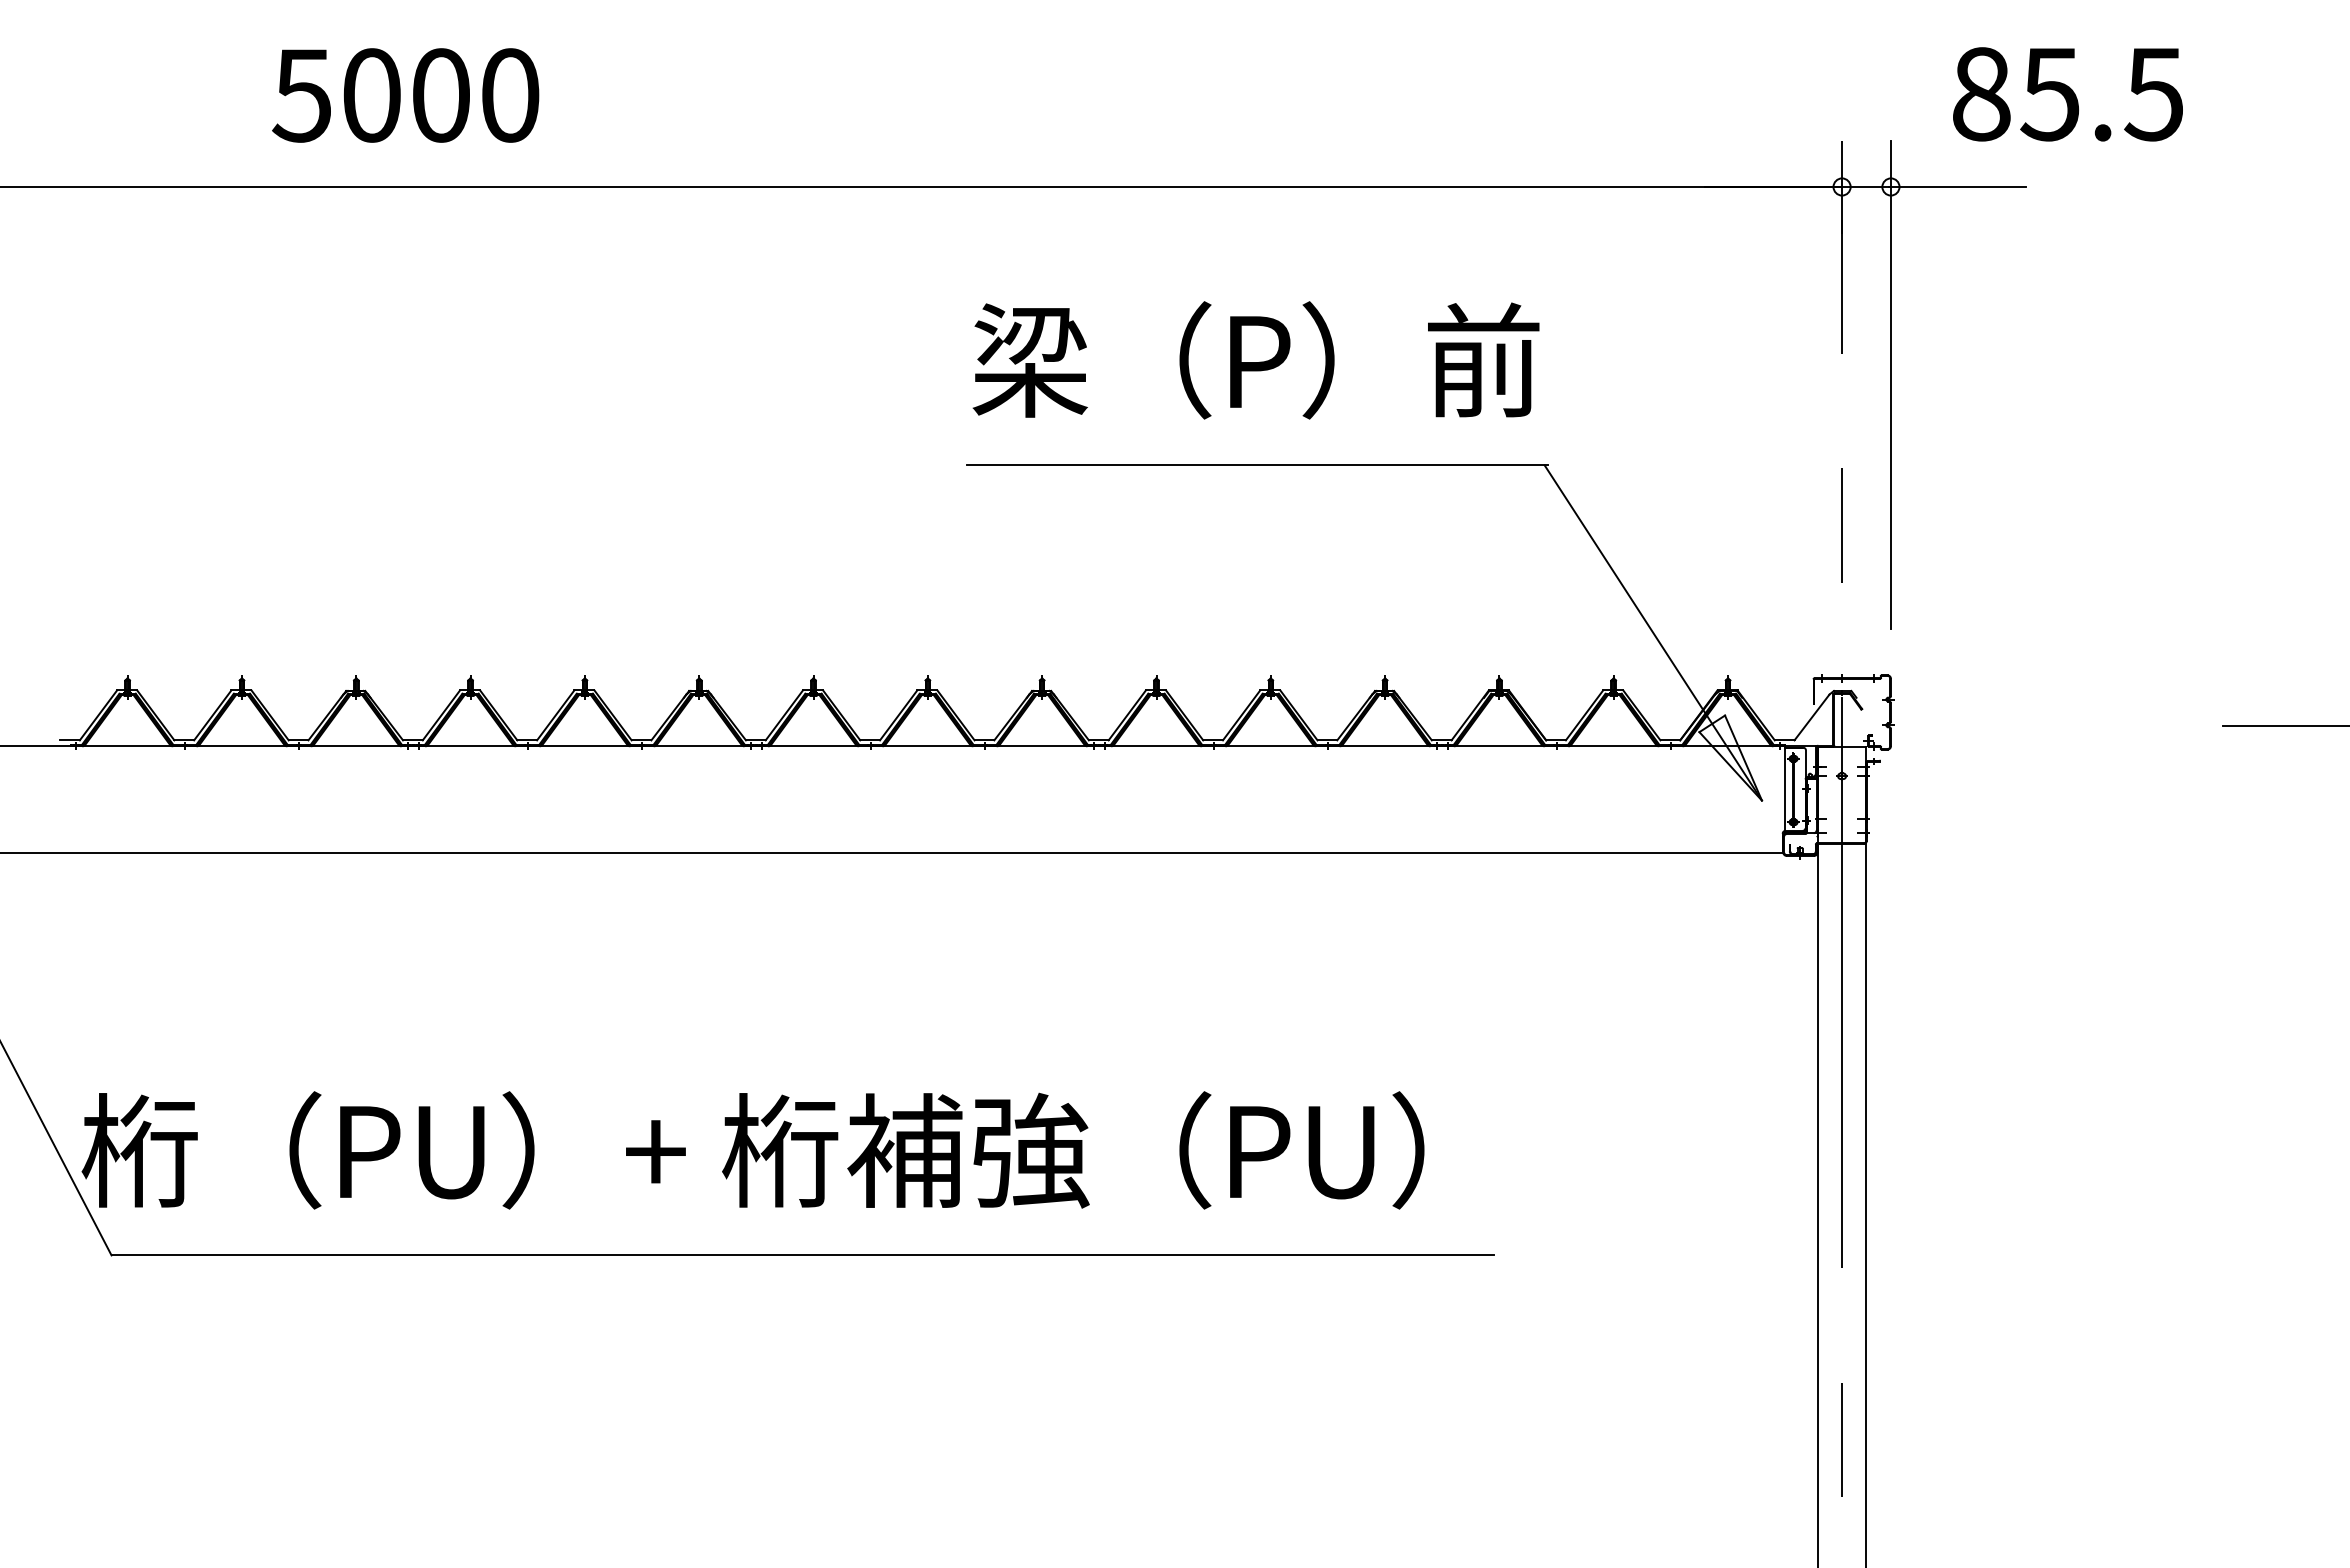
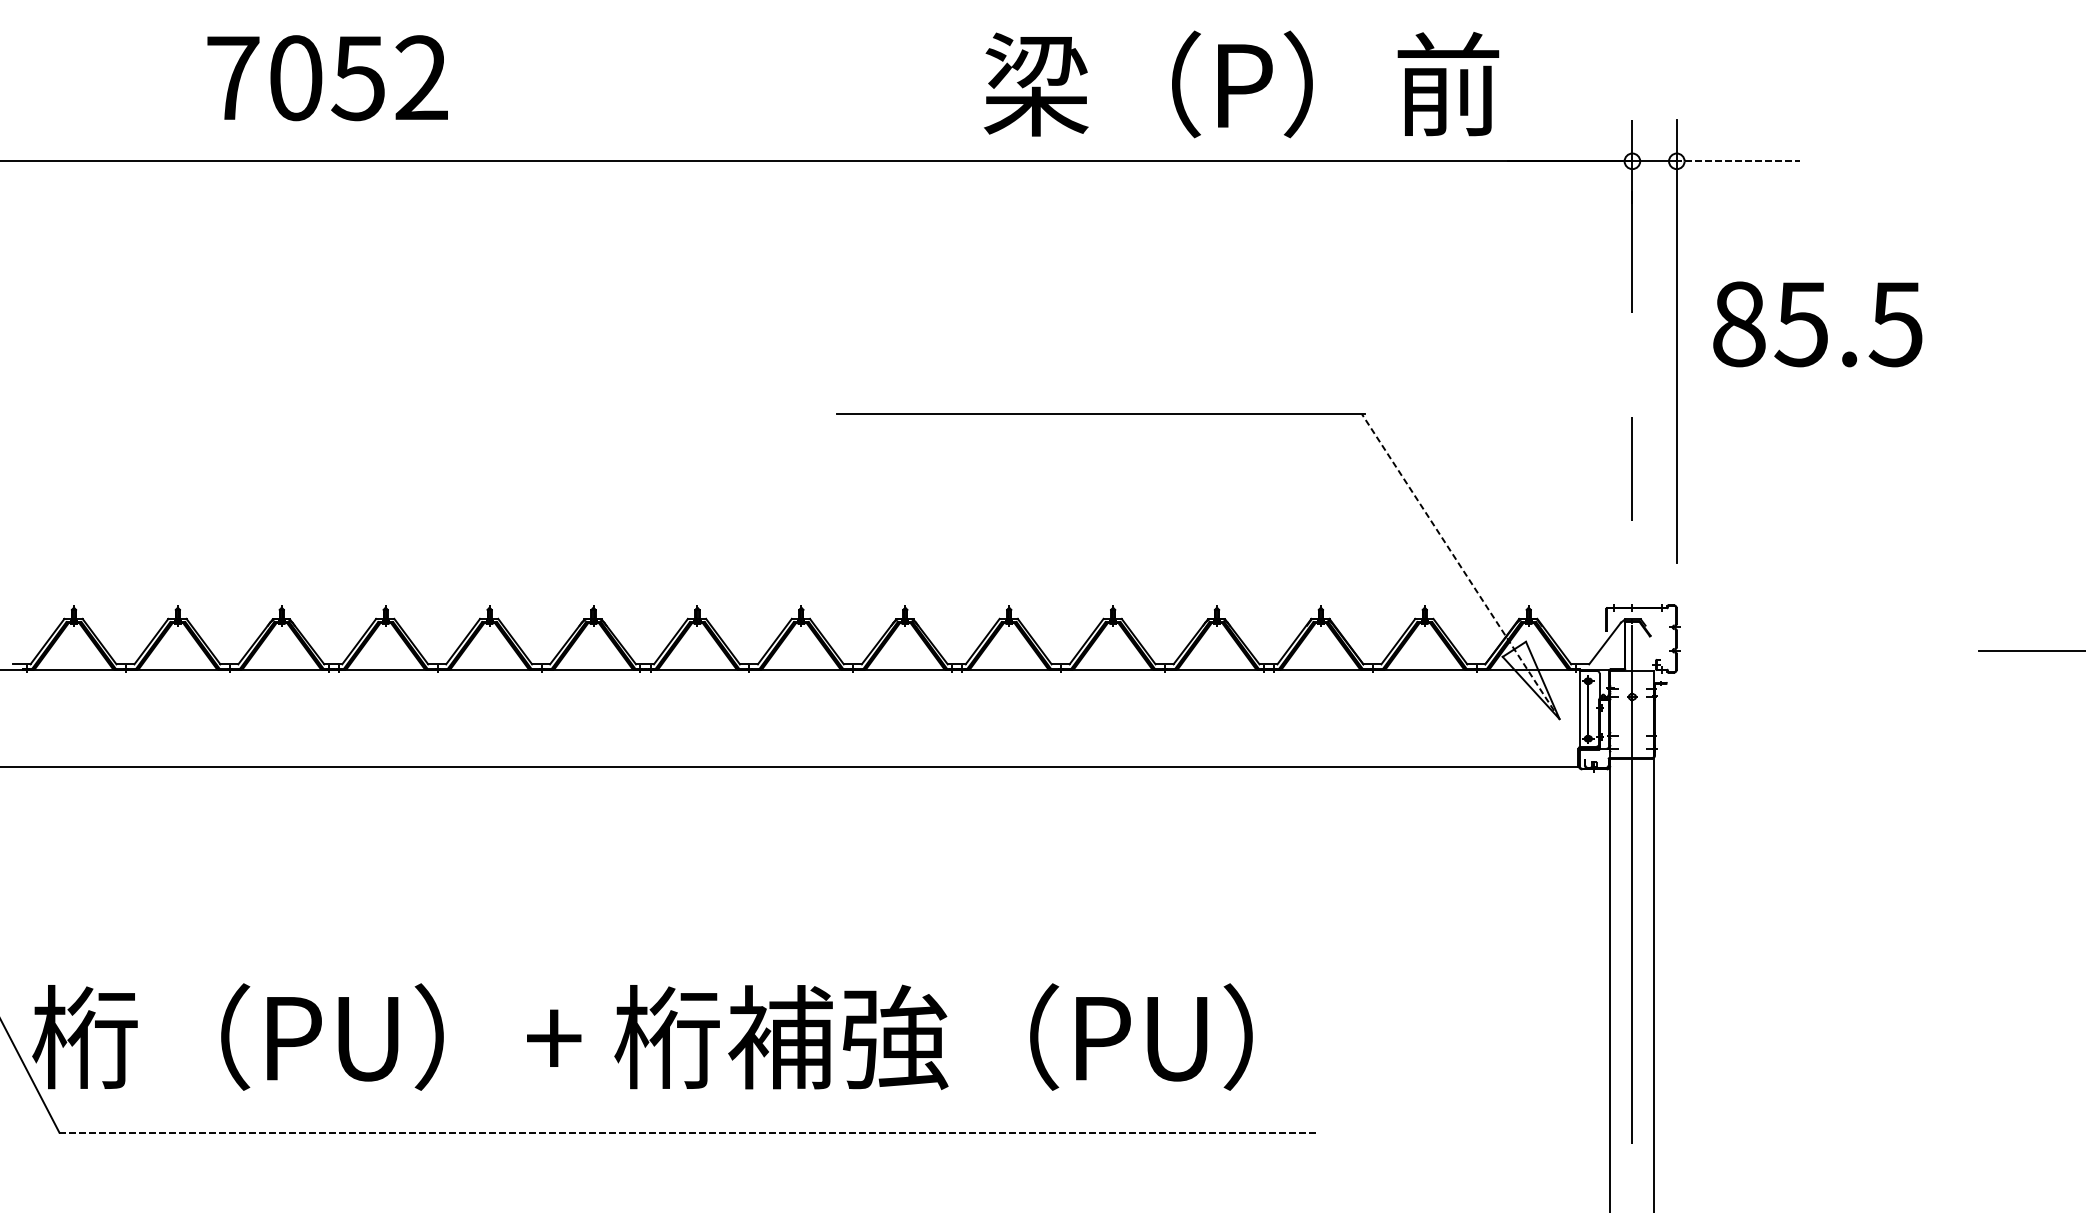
text: (2067, 94) -> (1817, 324), moved
text: (405, 95) -> (326, 78), 5000 -> 7052
line: (1957, 186) -> (1737, 160), solid -> dashed
text: (1255, 360) -> (1241, 84), moved
line: (1653, 632) -> (1460, 566), solid -> dashed
line: (803, 1255) -> (688, 1132), solid -> dashed

